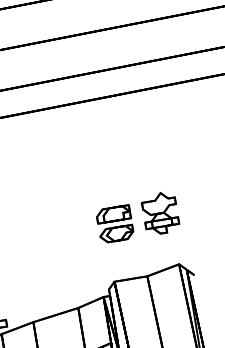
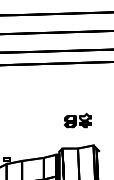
part: (136, 216) -> (77, 120), size x0.7

